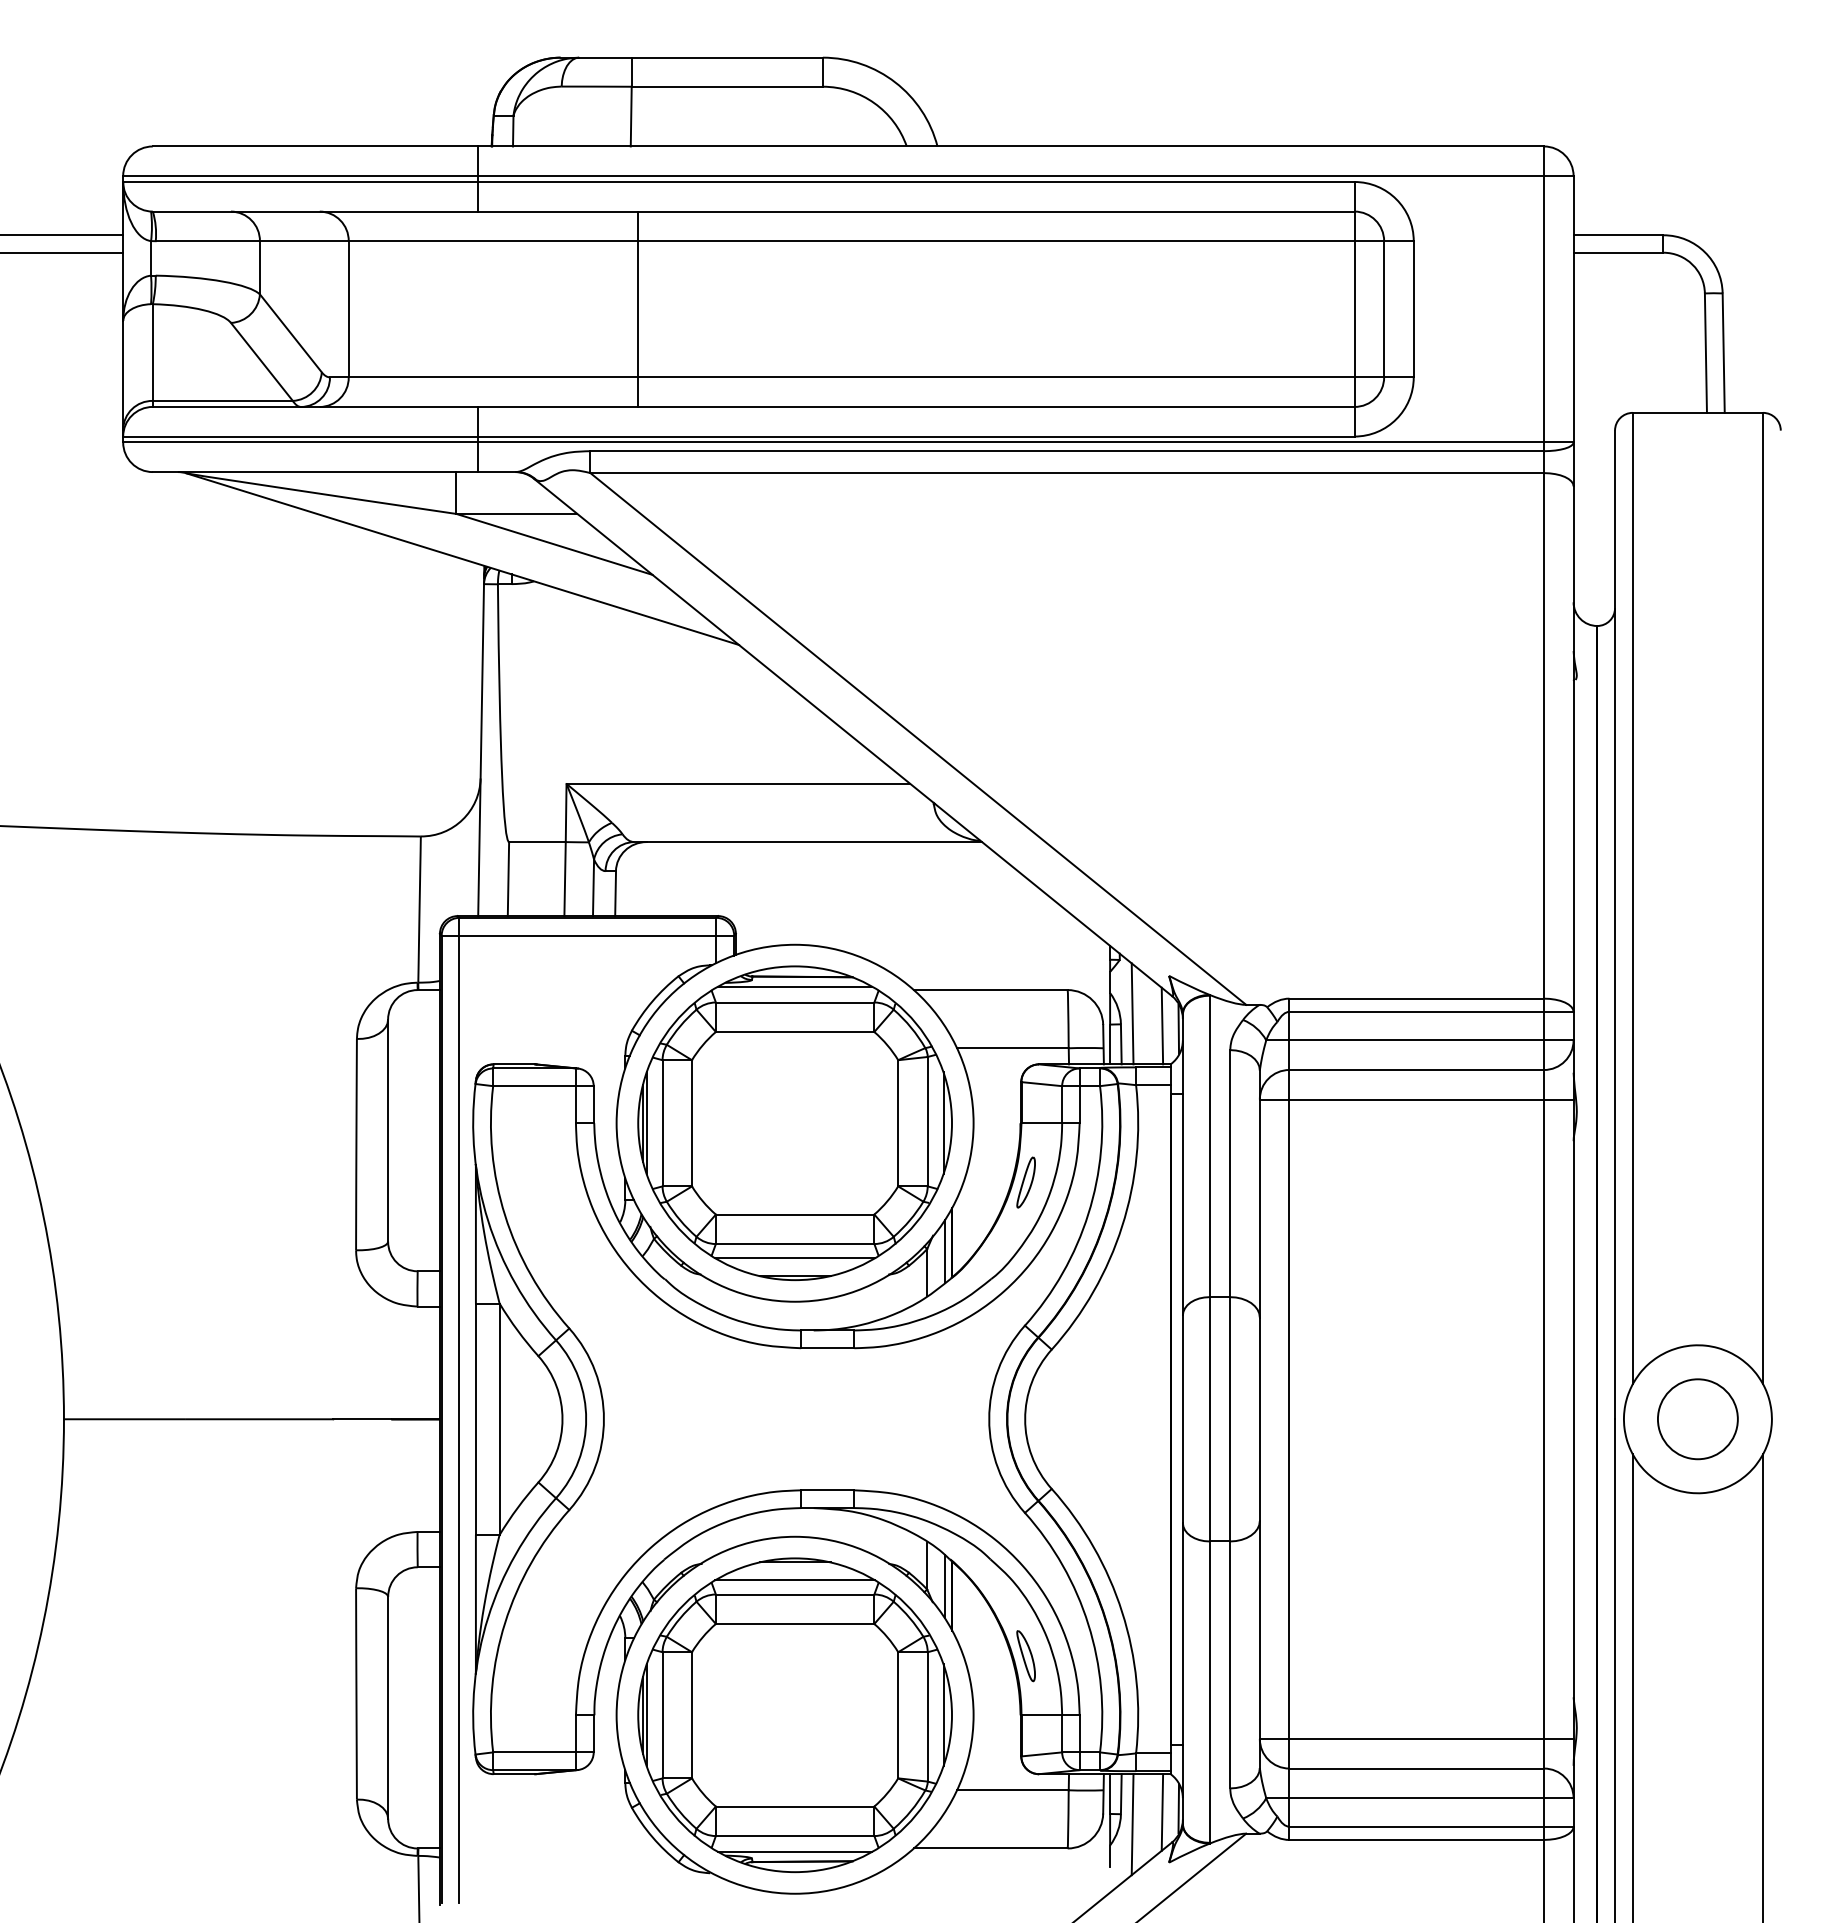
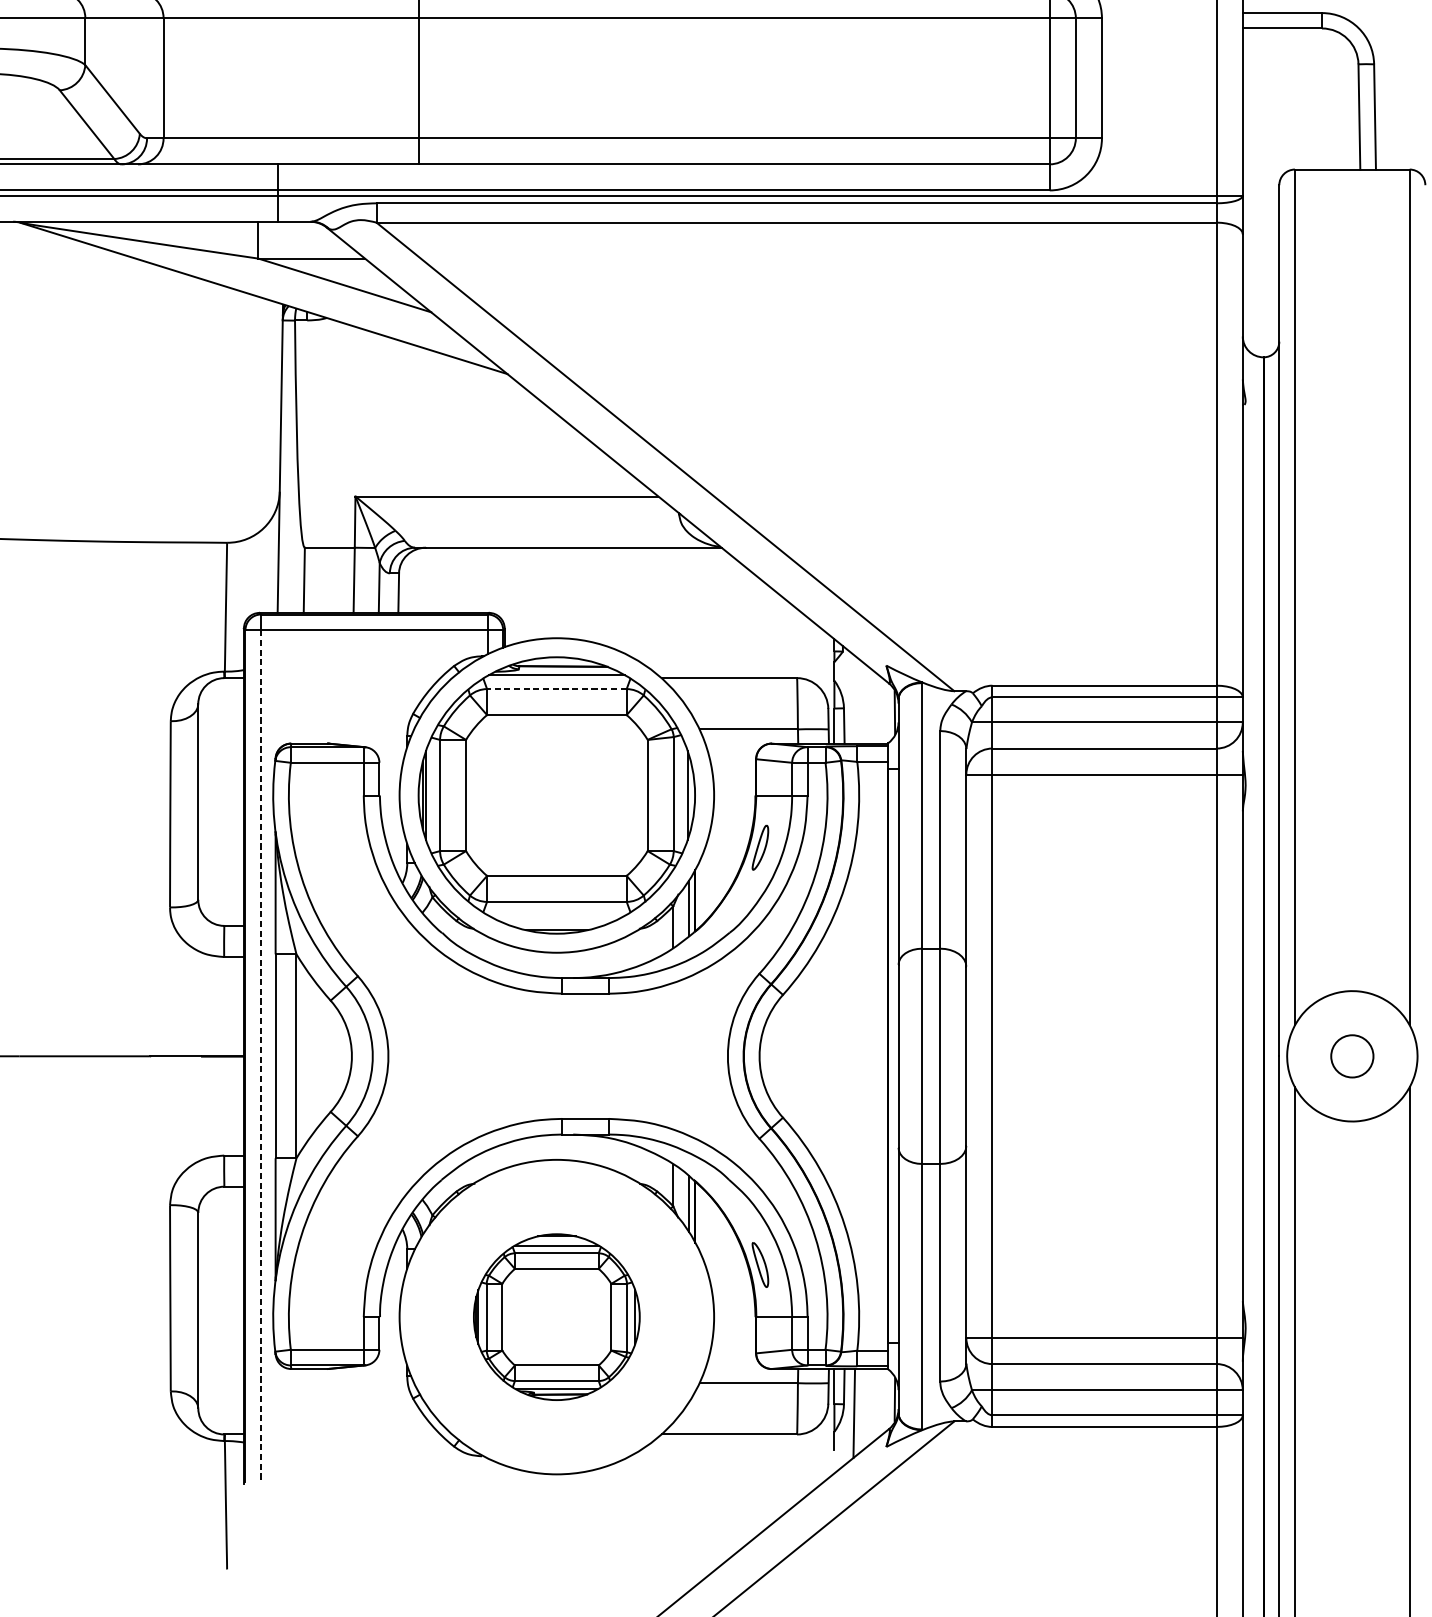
line: (794, 1002) -> (556, 689), solid -> dashed
line: (1132, 1013) -> (854, 698), removed
line: (1162, 1025) -> (880, 709), removed
line: (794, 1258) -> (556, 914), removed
line: (459, 1419) -> (261, 1056), solid -> dashed
circle: (1697, 1419) -> (1351, 1056), size x0.6
part: (794, 1715) -> (556, 1317), size x0.6
line: (1162, 1812) -> (880, 1402), removed

